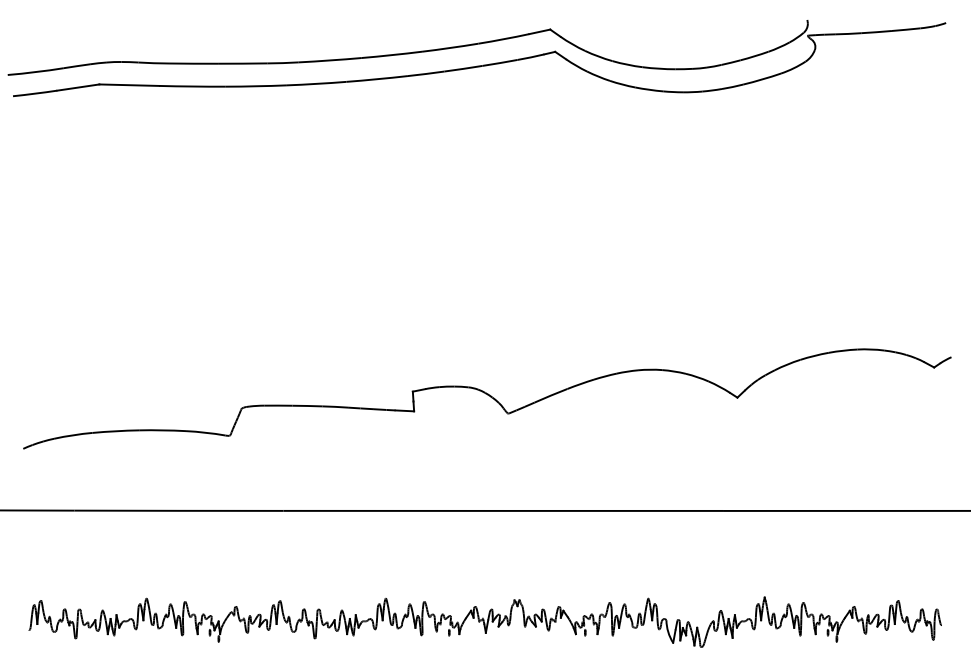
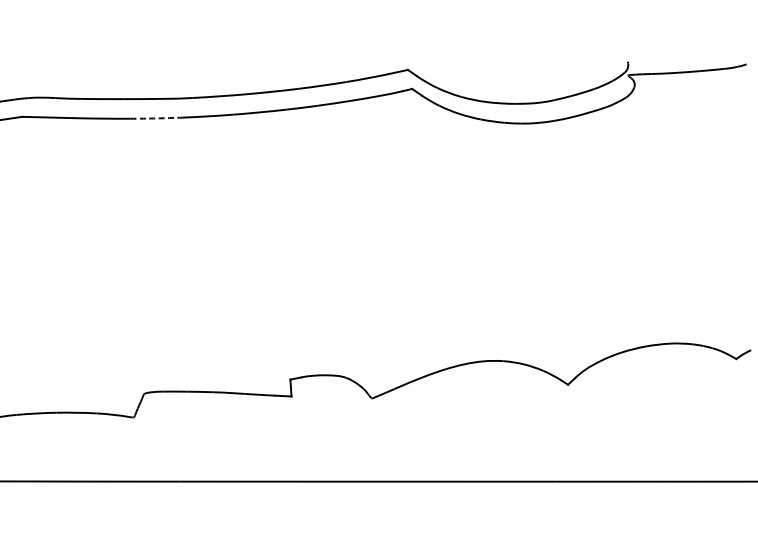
arc: (256, 86) -> (156, 118), solid -> dashed

